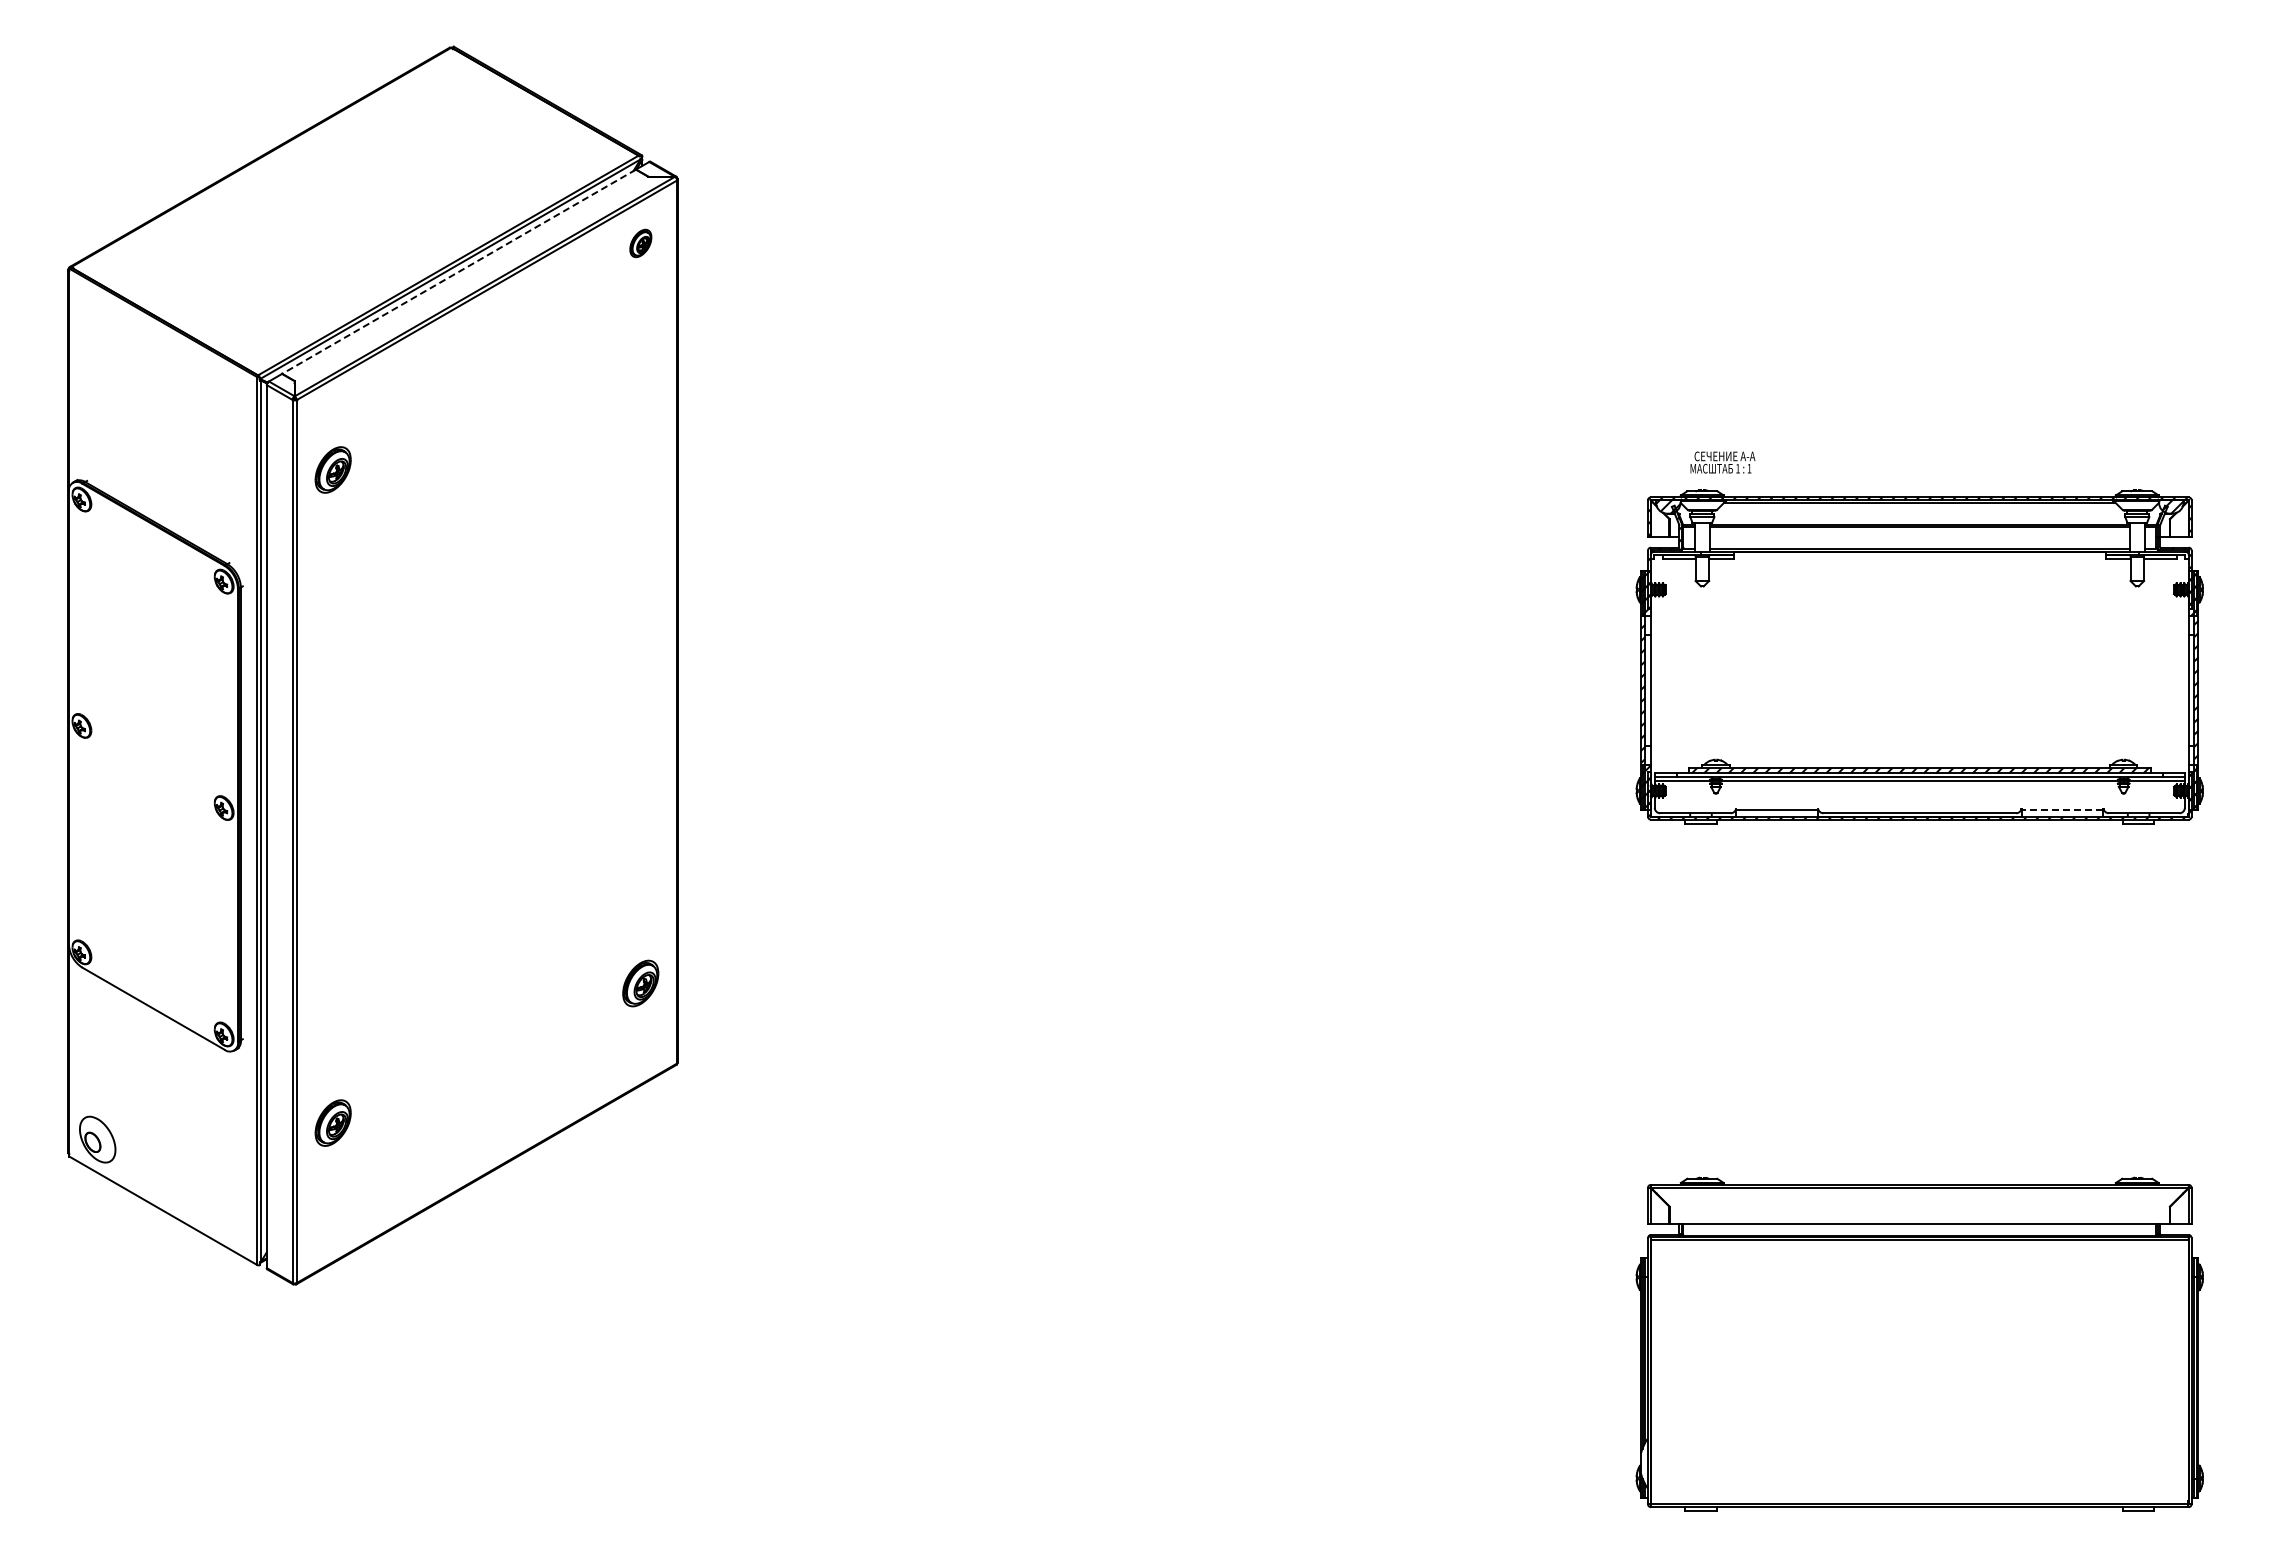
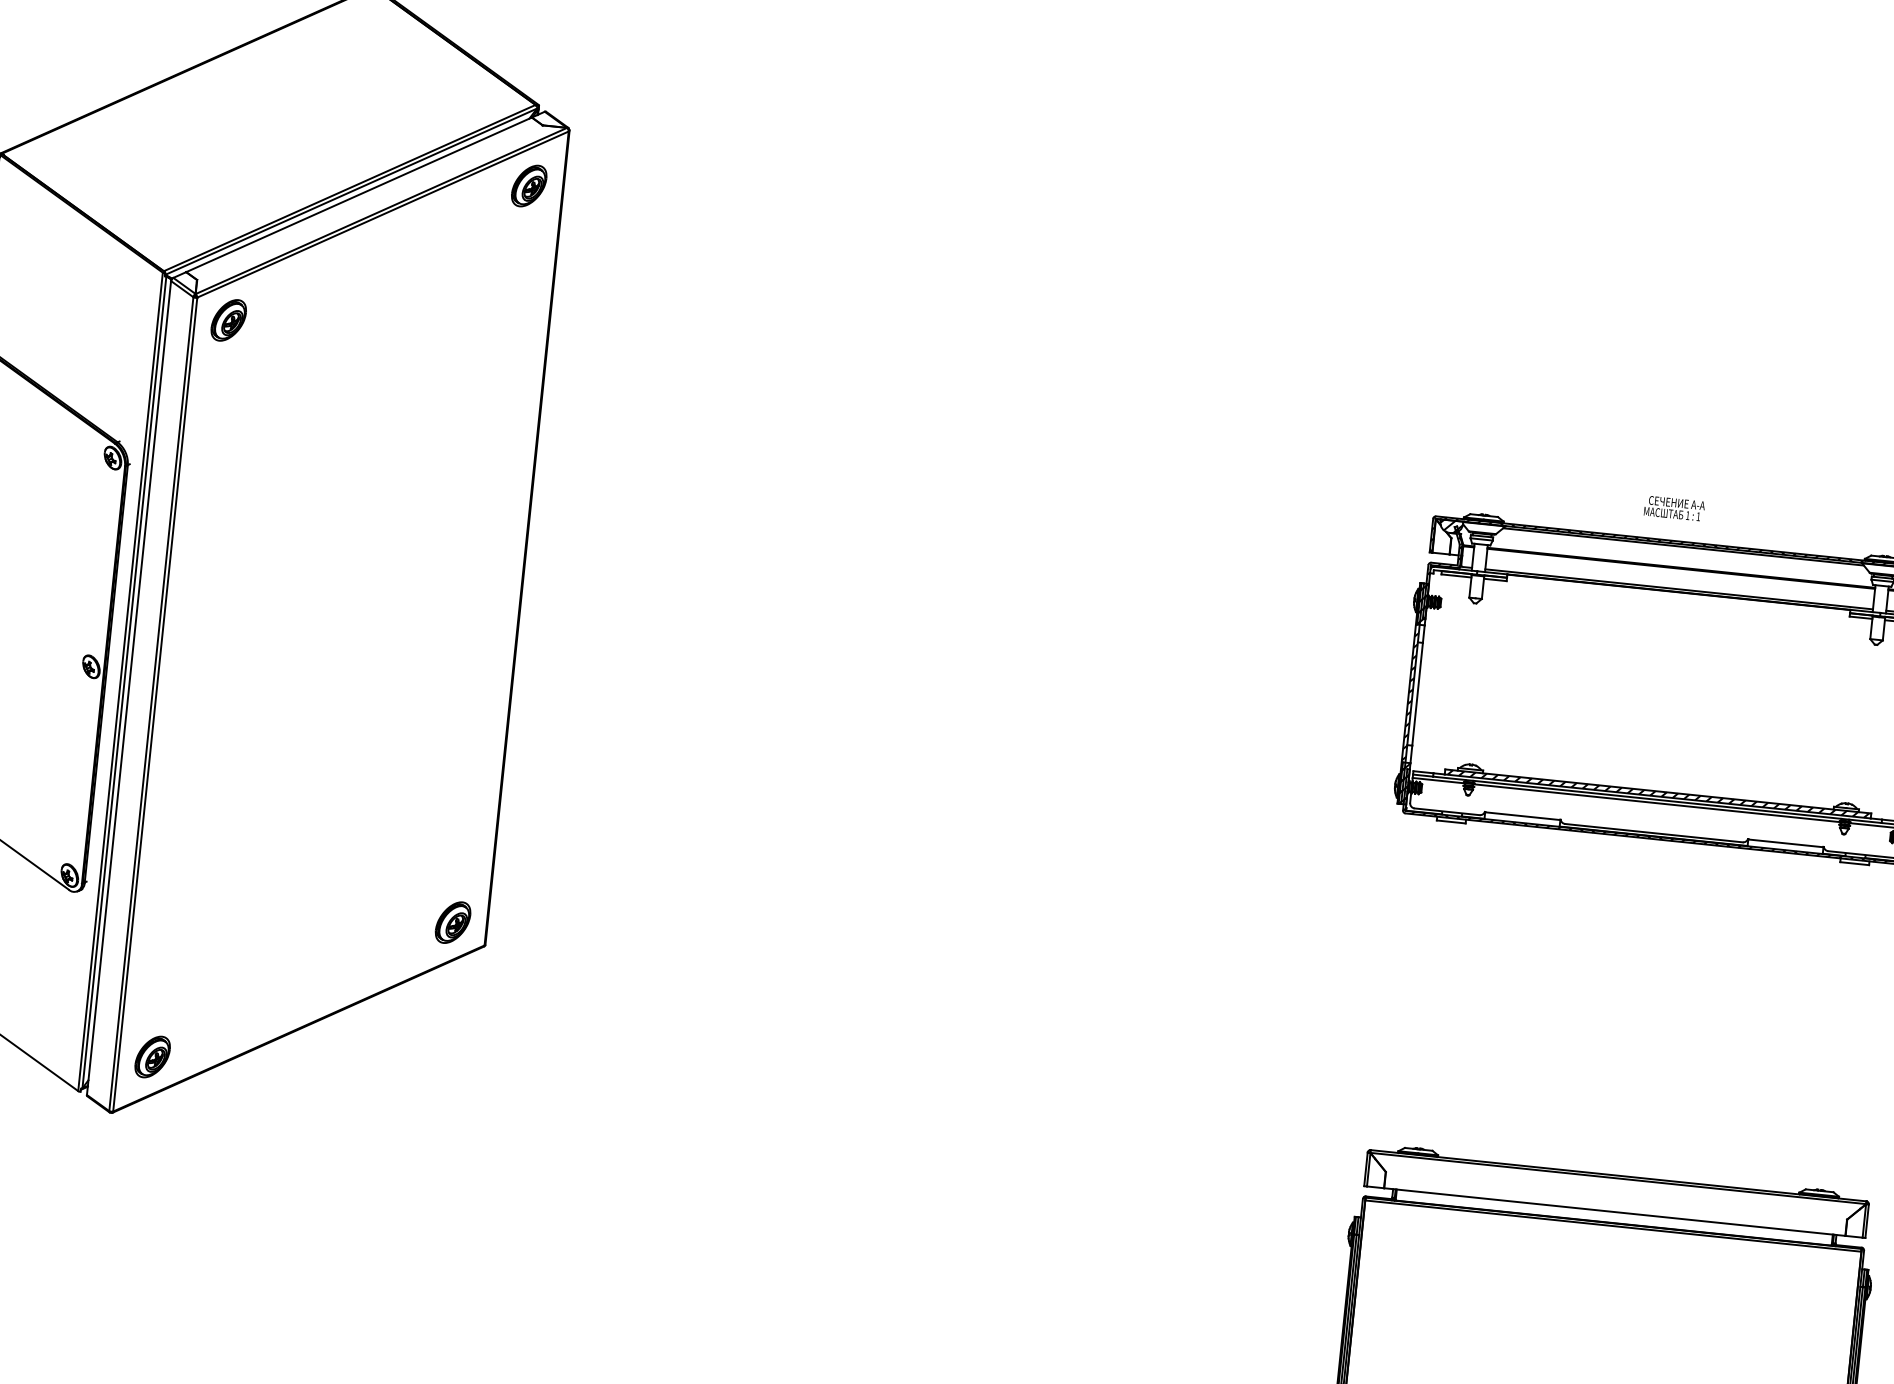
part: (640, 243) -> (528, 186), size x1.67
line: (458, 271) -> (358, 194), dashed -> solid
text: (1722, 462) -> (1674, 508), moved
part: (332, 469) -> (228, 319), moved
line: (2062, 809) -> (1785, 843), dashed -> solid
part: (640, 983) -> (452, 922), moved
part: (332, 1122) -> (152, 1056), moved

